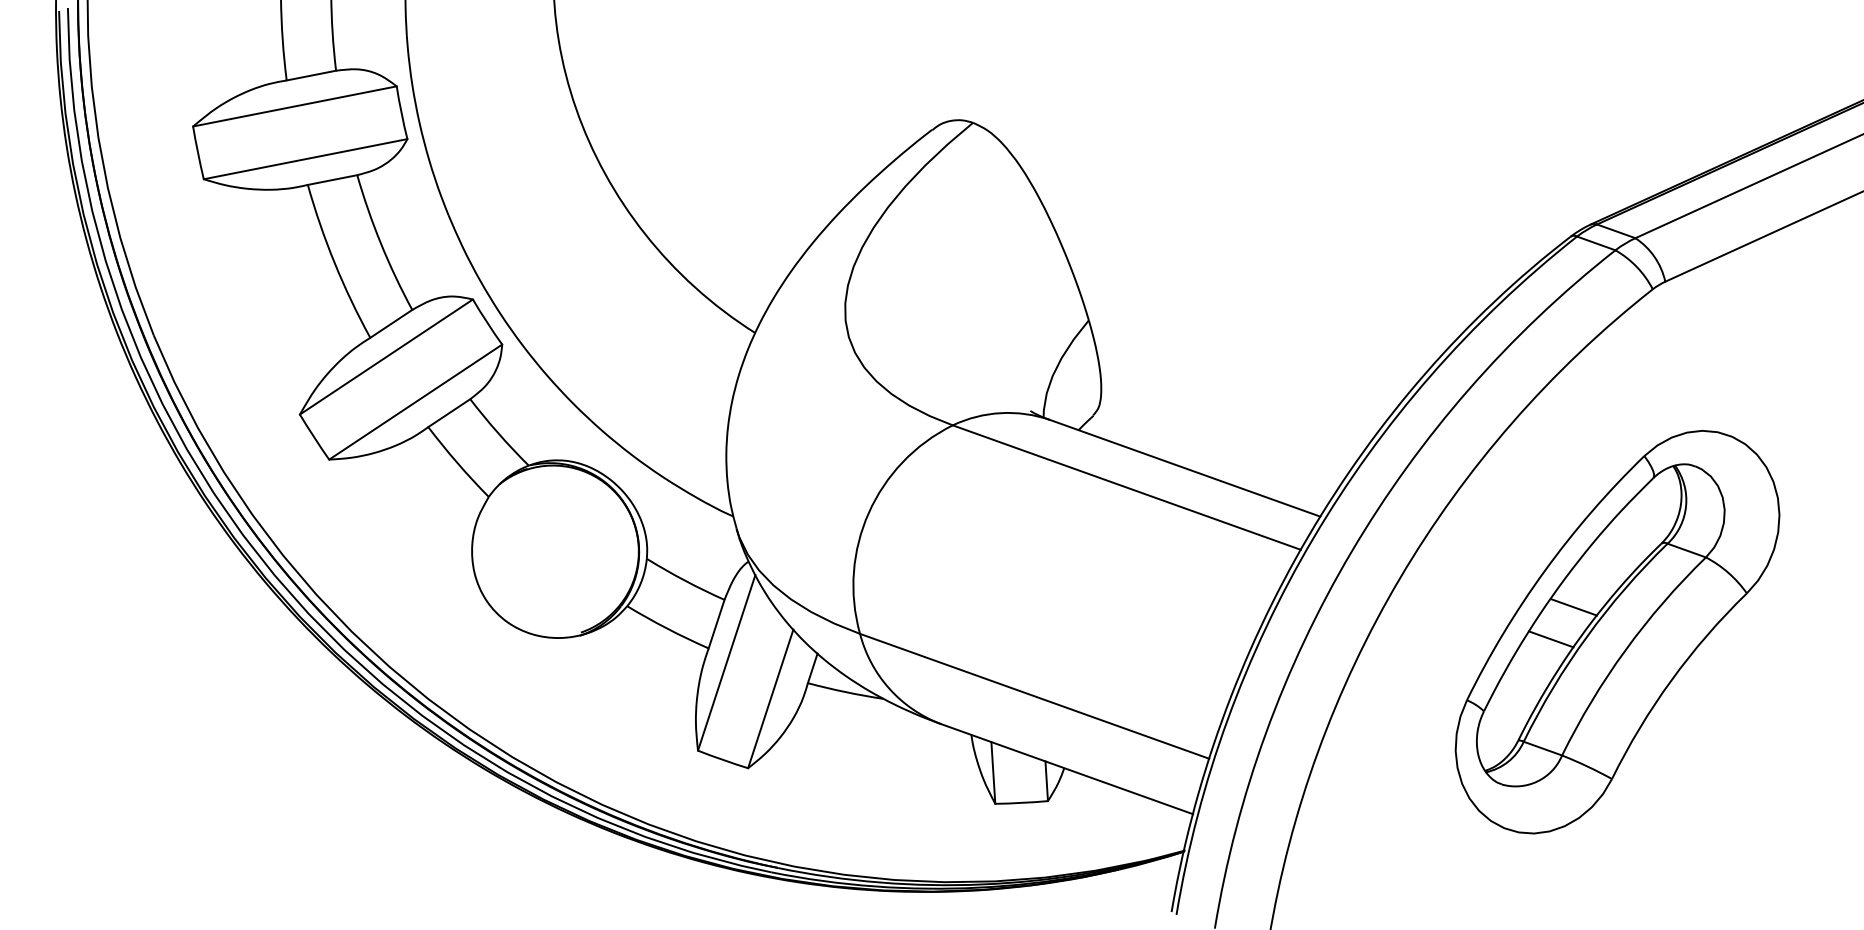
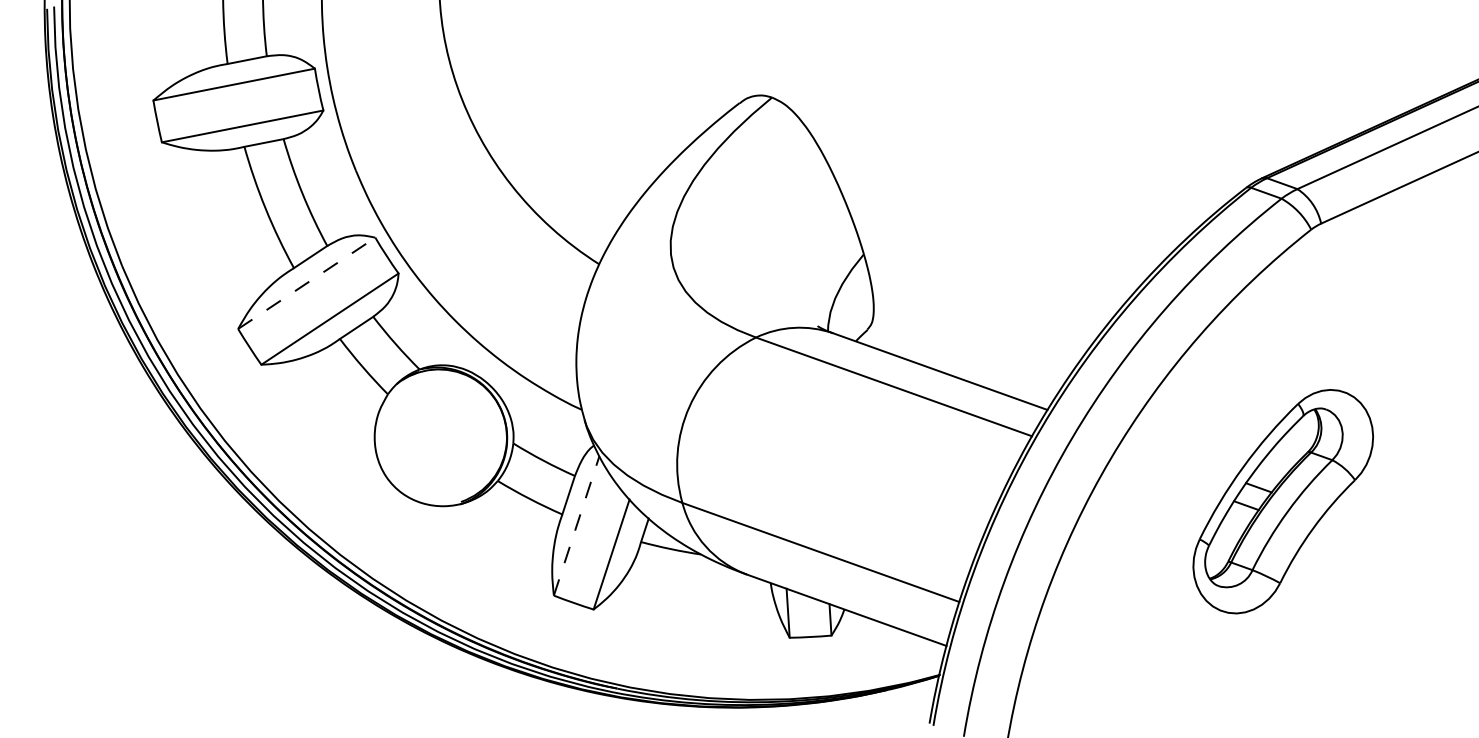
line: (386, 357) -> (306, 283), solid -> dashed
part: (1617, 632) -> (1283, 501), size x0.7
line: (726, 662) -> (576, 525), solid -> dashed

